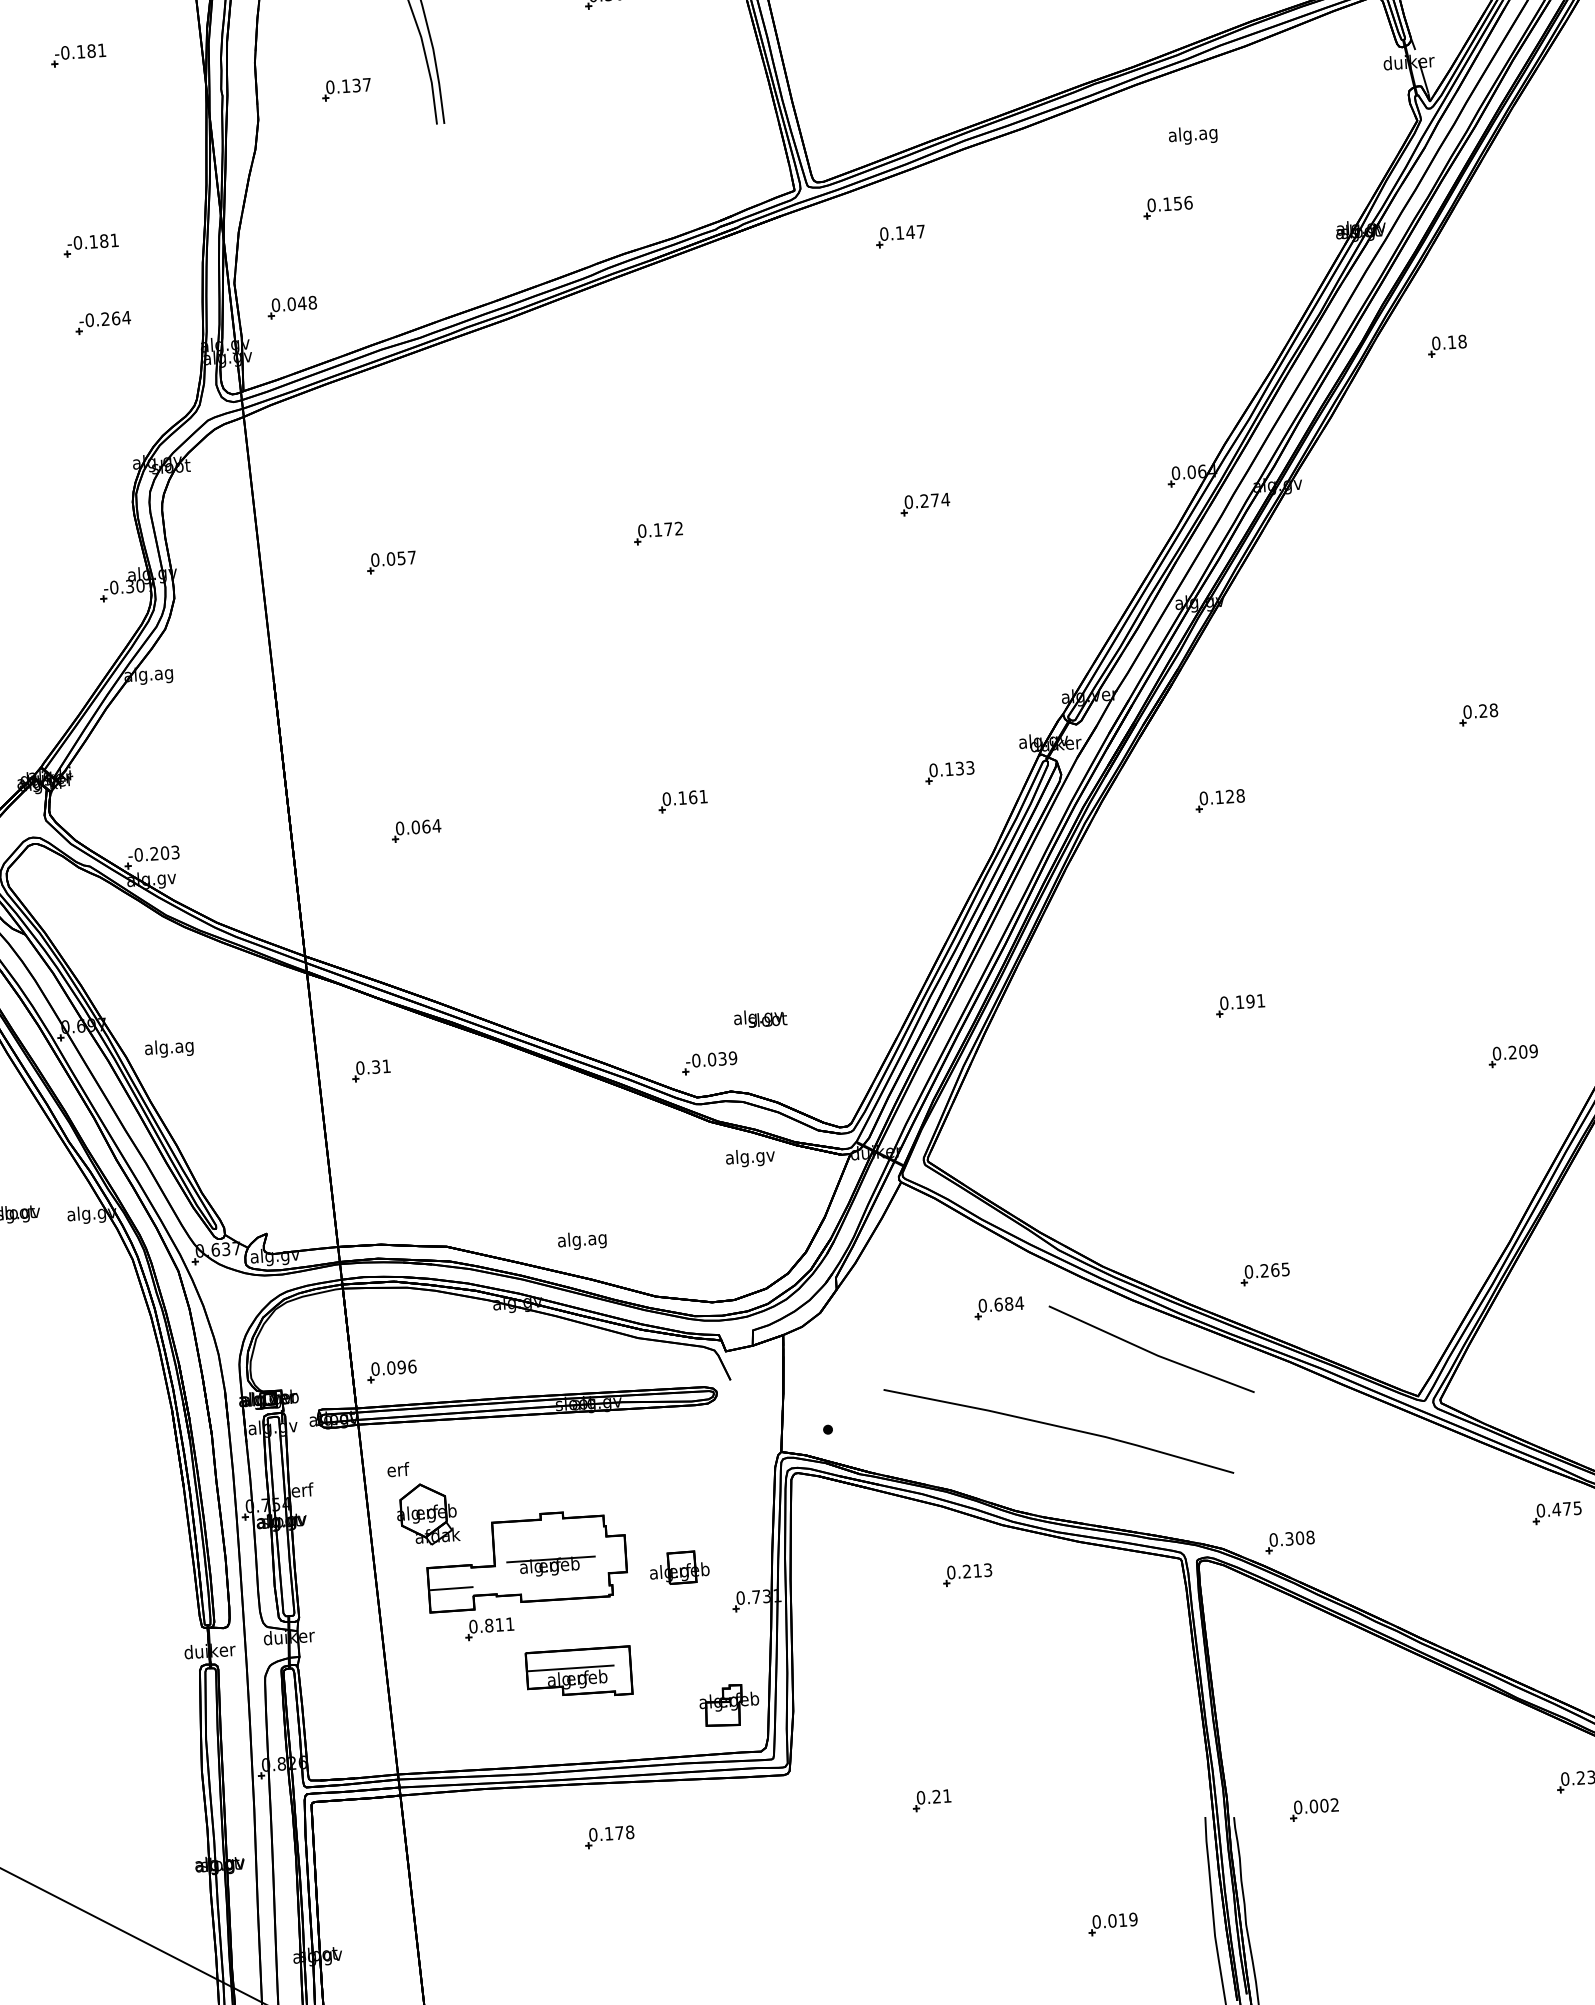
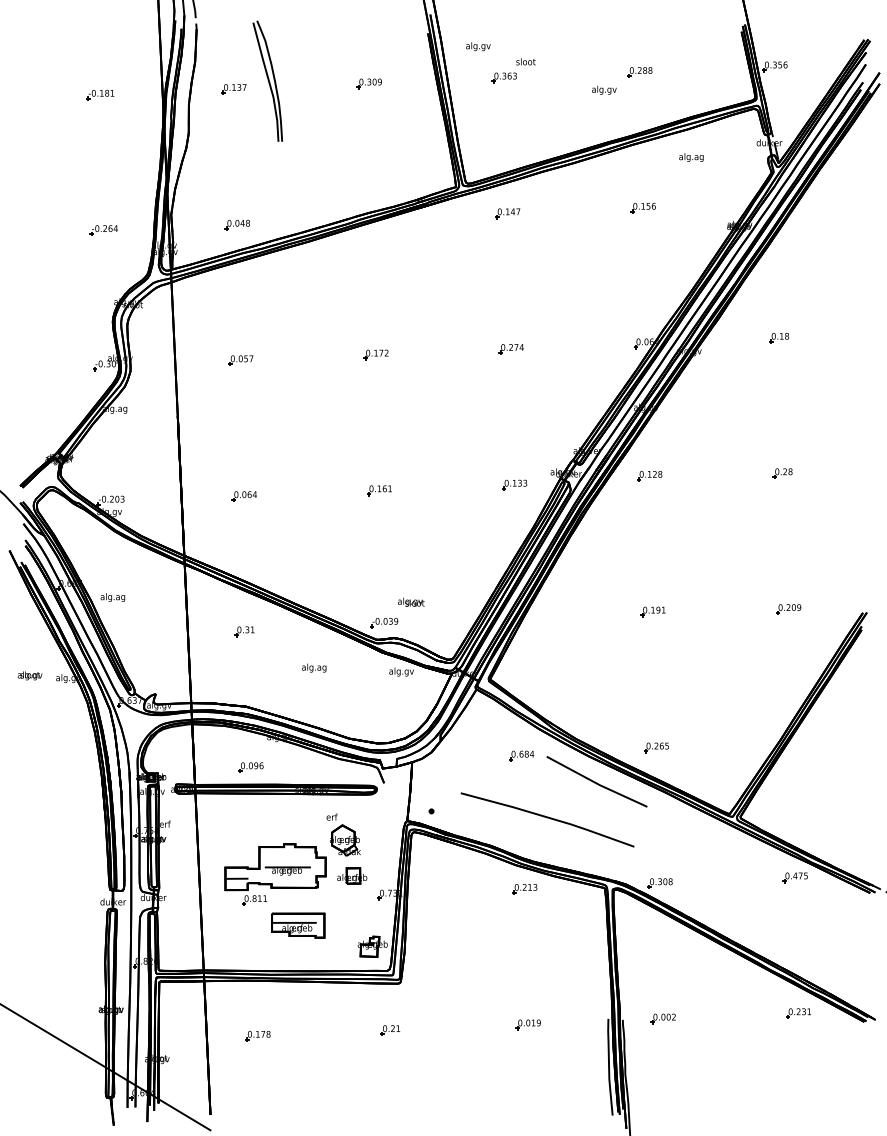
part: (345, 90) -> (233, 89), moved
text: (1193, 135) -> (691, 157), moved
part: (91, 246) -> (100, 191), removed
part: (290, 306) -> (236, 224), moved
part: (1447, 345) -> (779, 337), moved
part: (1219, 801) -> (649, 476), moved
part: (1512, 1056) -> (788, 609), moved
part: (370, 1070) -> (244, 631), moved
text: (582, 1239) -> (314, 667), moved
part: (390, 1371) -> (250, 767), moved
part: (423, 1502) -> (343, 834), moved
part: (966, 1575) -> (524, 889), moved
part: (932, 1800) -> (390, 1030), moved
part: (608, 1838) -> (257, 1036), moved
part: (1111, 1923) -> (527, 1024), moved

